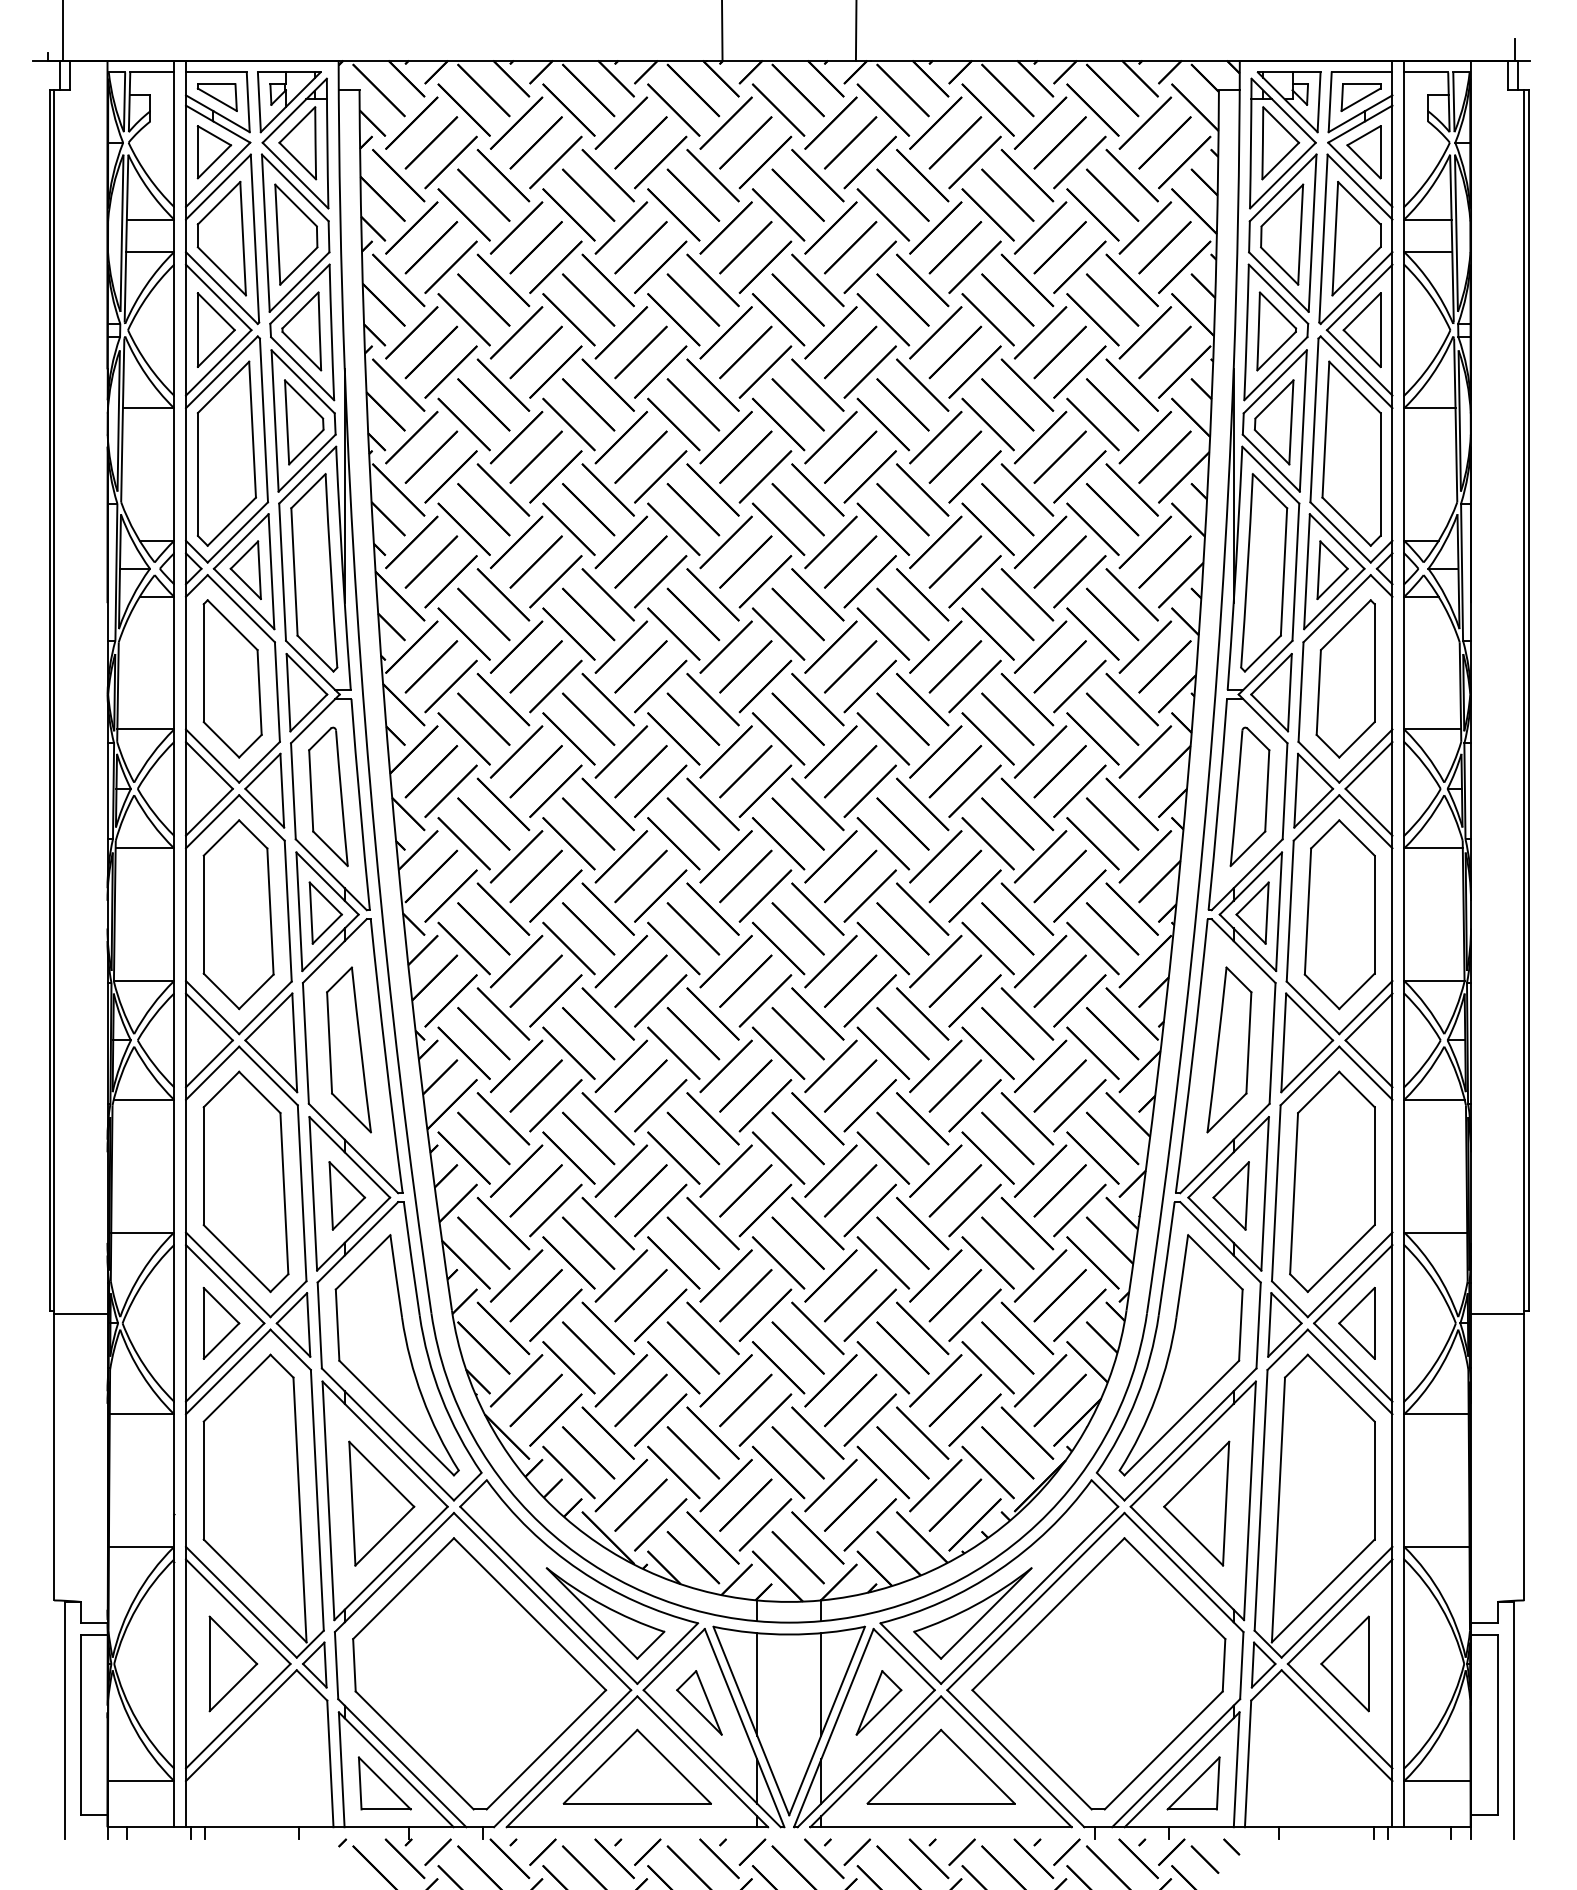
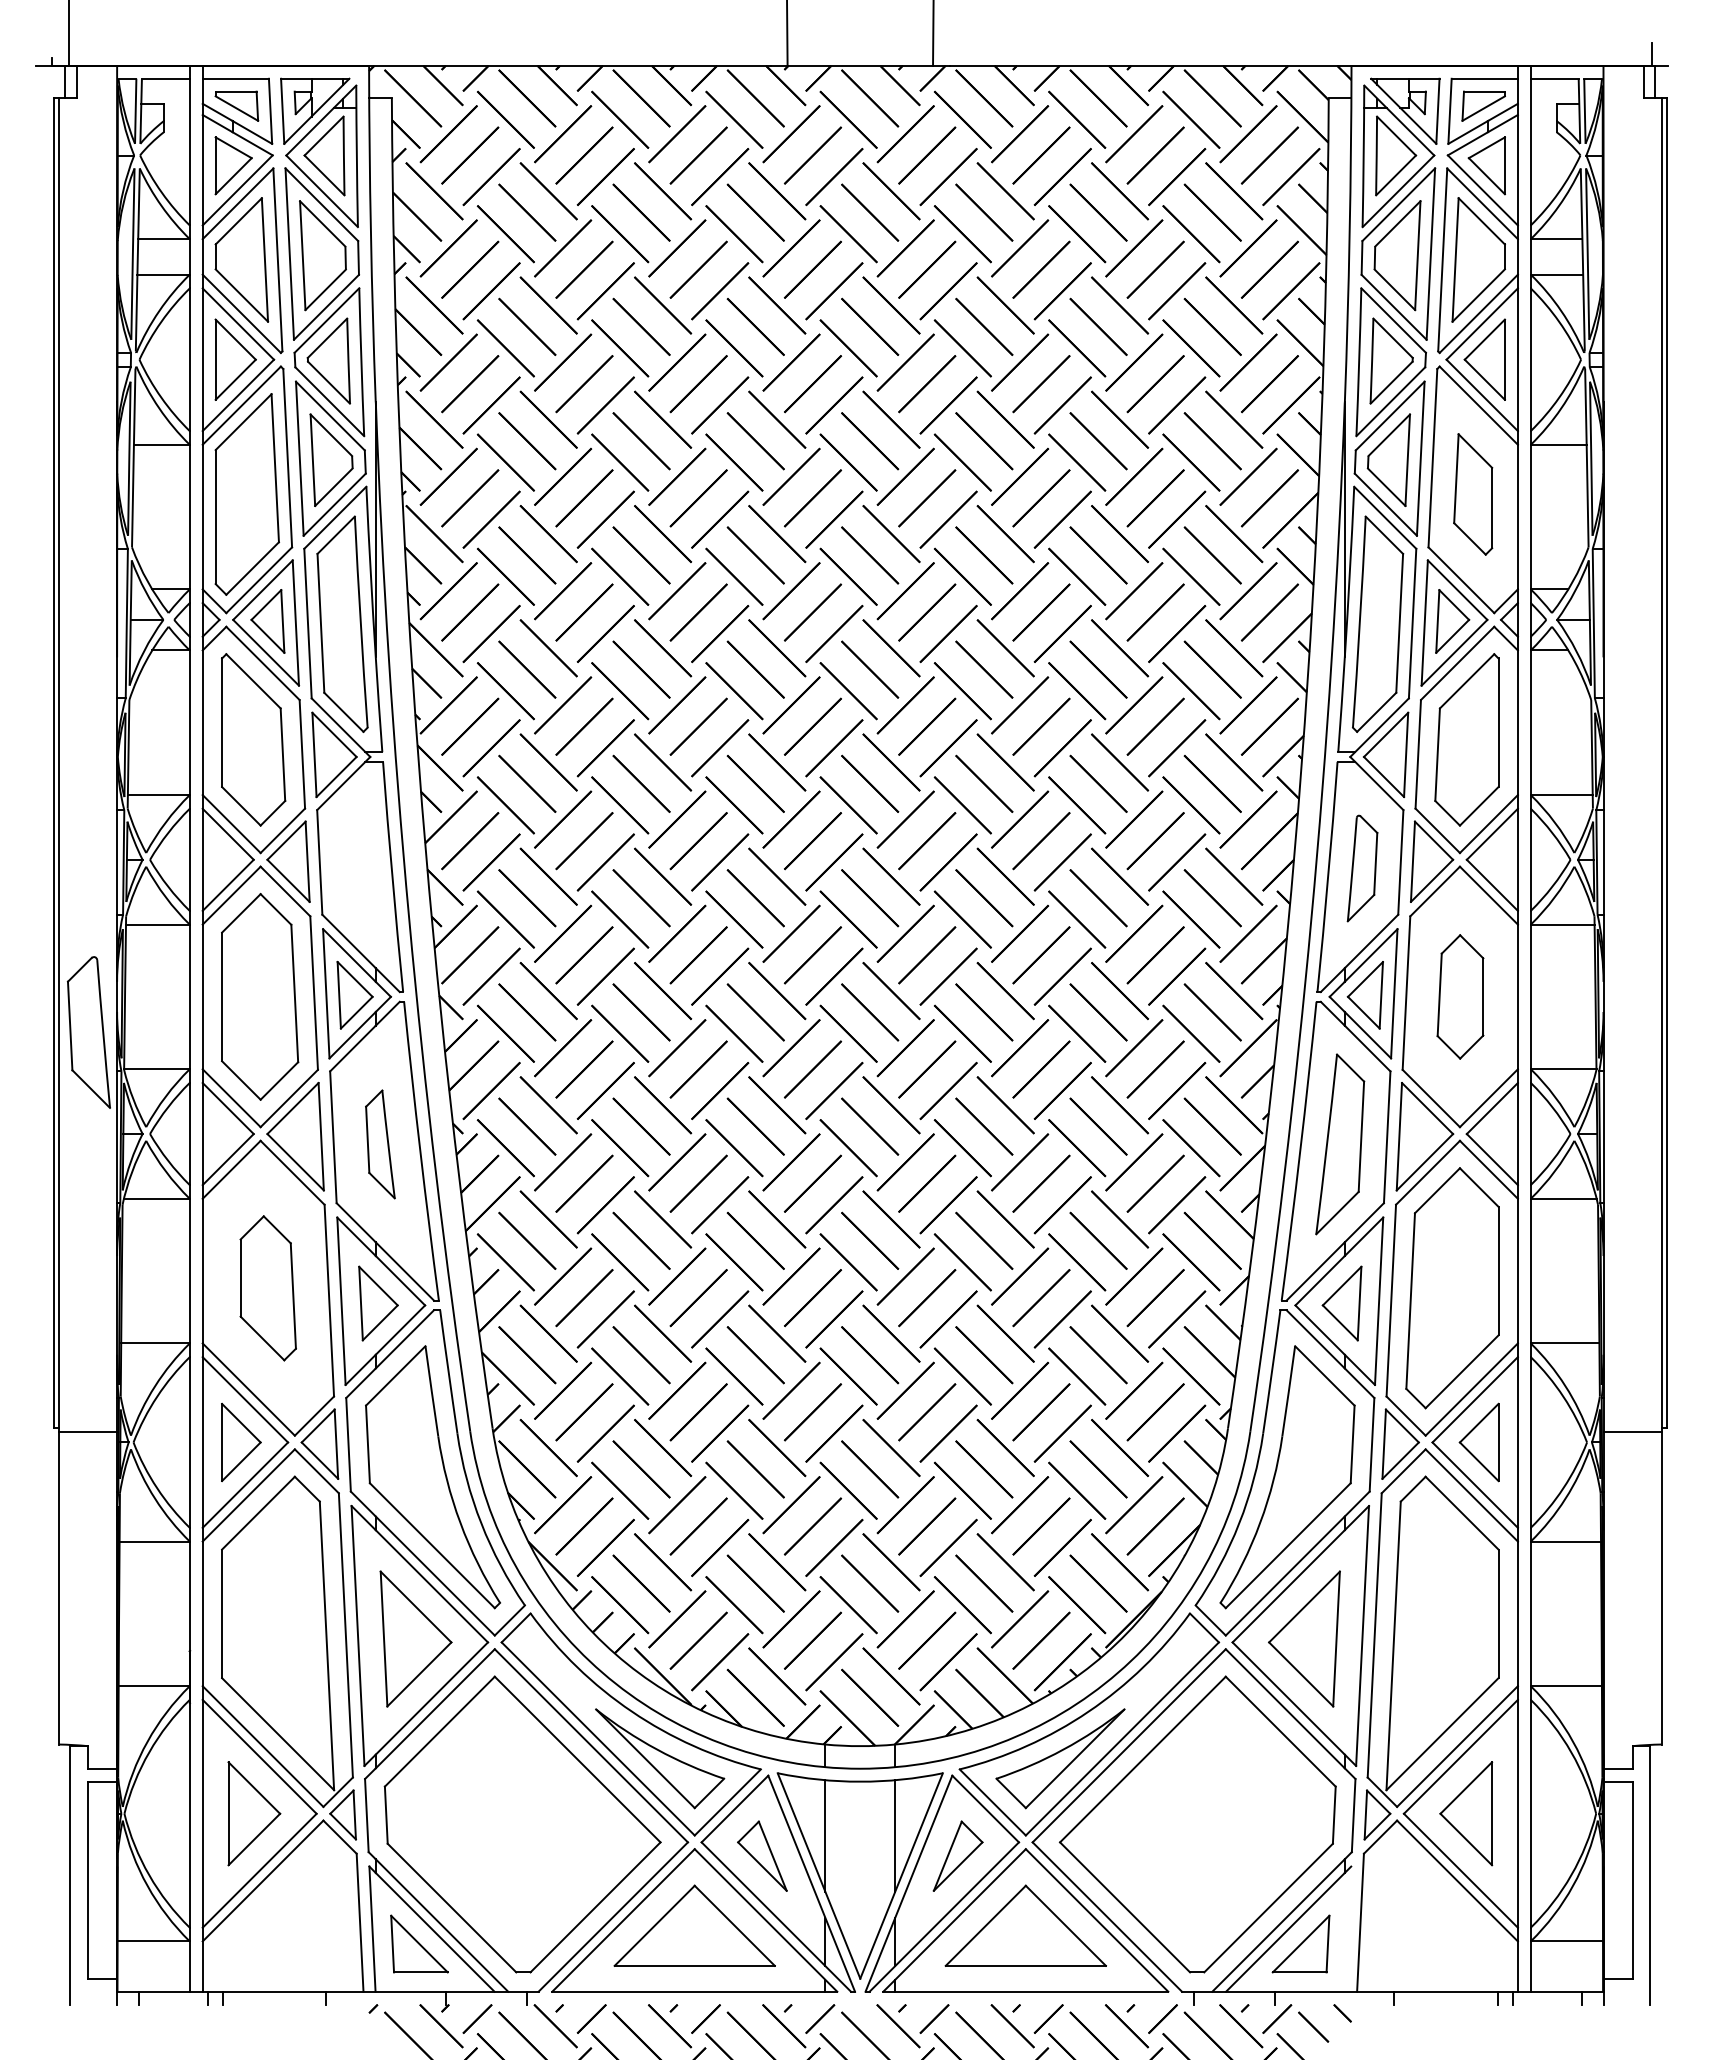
part: (1350, 453) -> (1472, 494), size x0.6
part: (328, 796) -> (88, 1032), moved
part: (1249, 796) -> (1362, 868), size x0.7
part: (1339, 914) -> (1460, 996), size x0.6
part: (349, 1050) -> (380, 1144), size x0.6
part: (246, 1182) -> (268, 1288), size x0.6
line: (1236, 1769) -> (1347, 1928), removed

